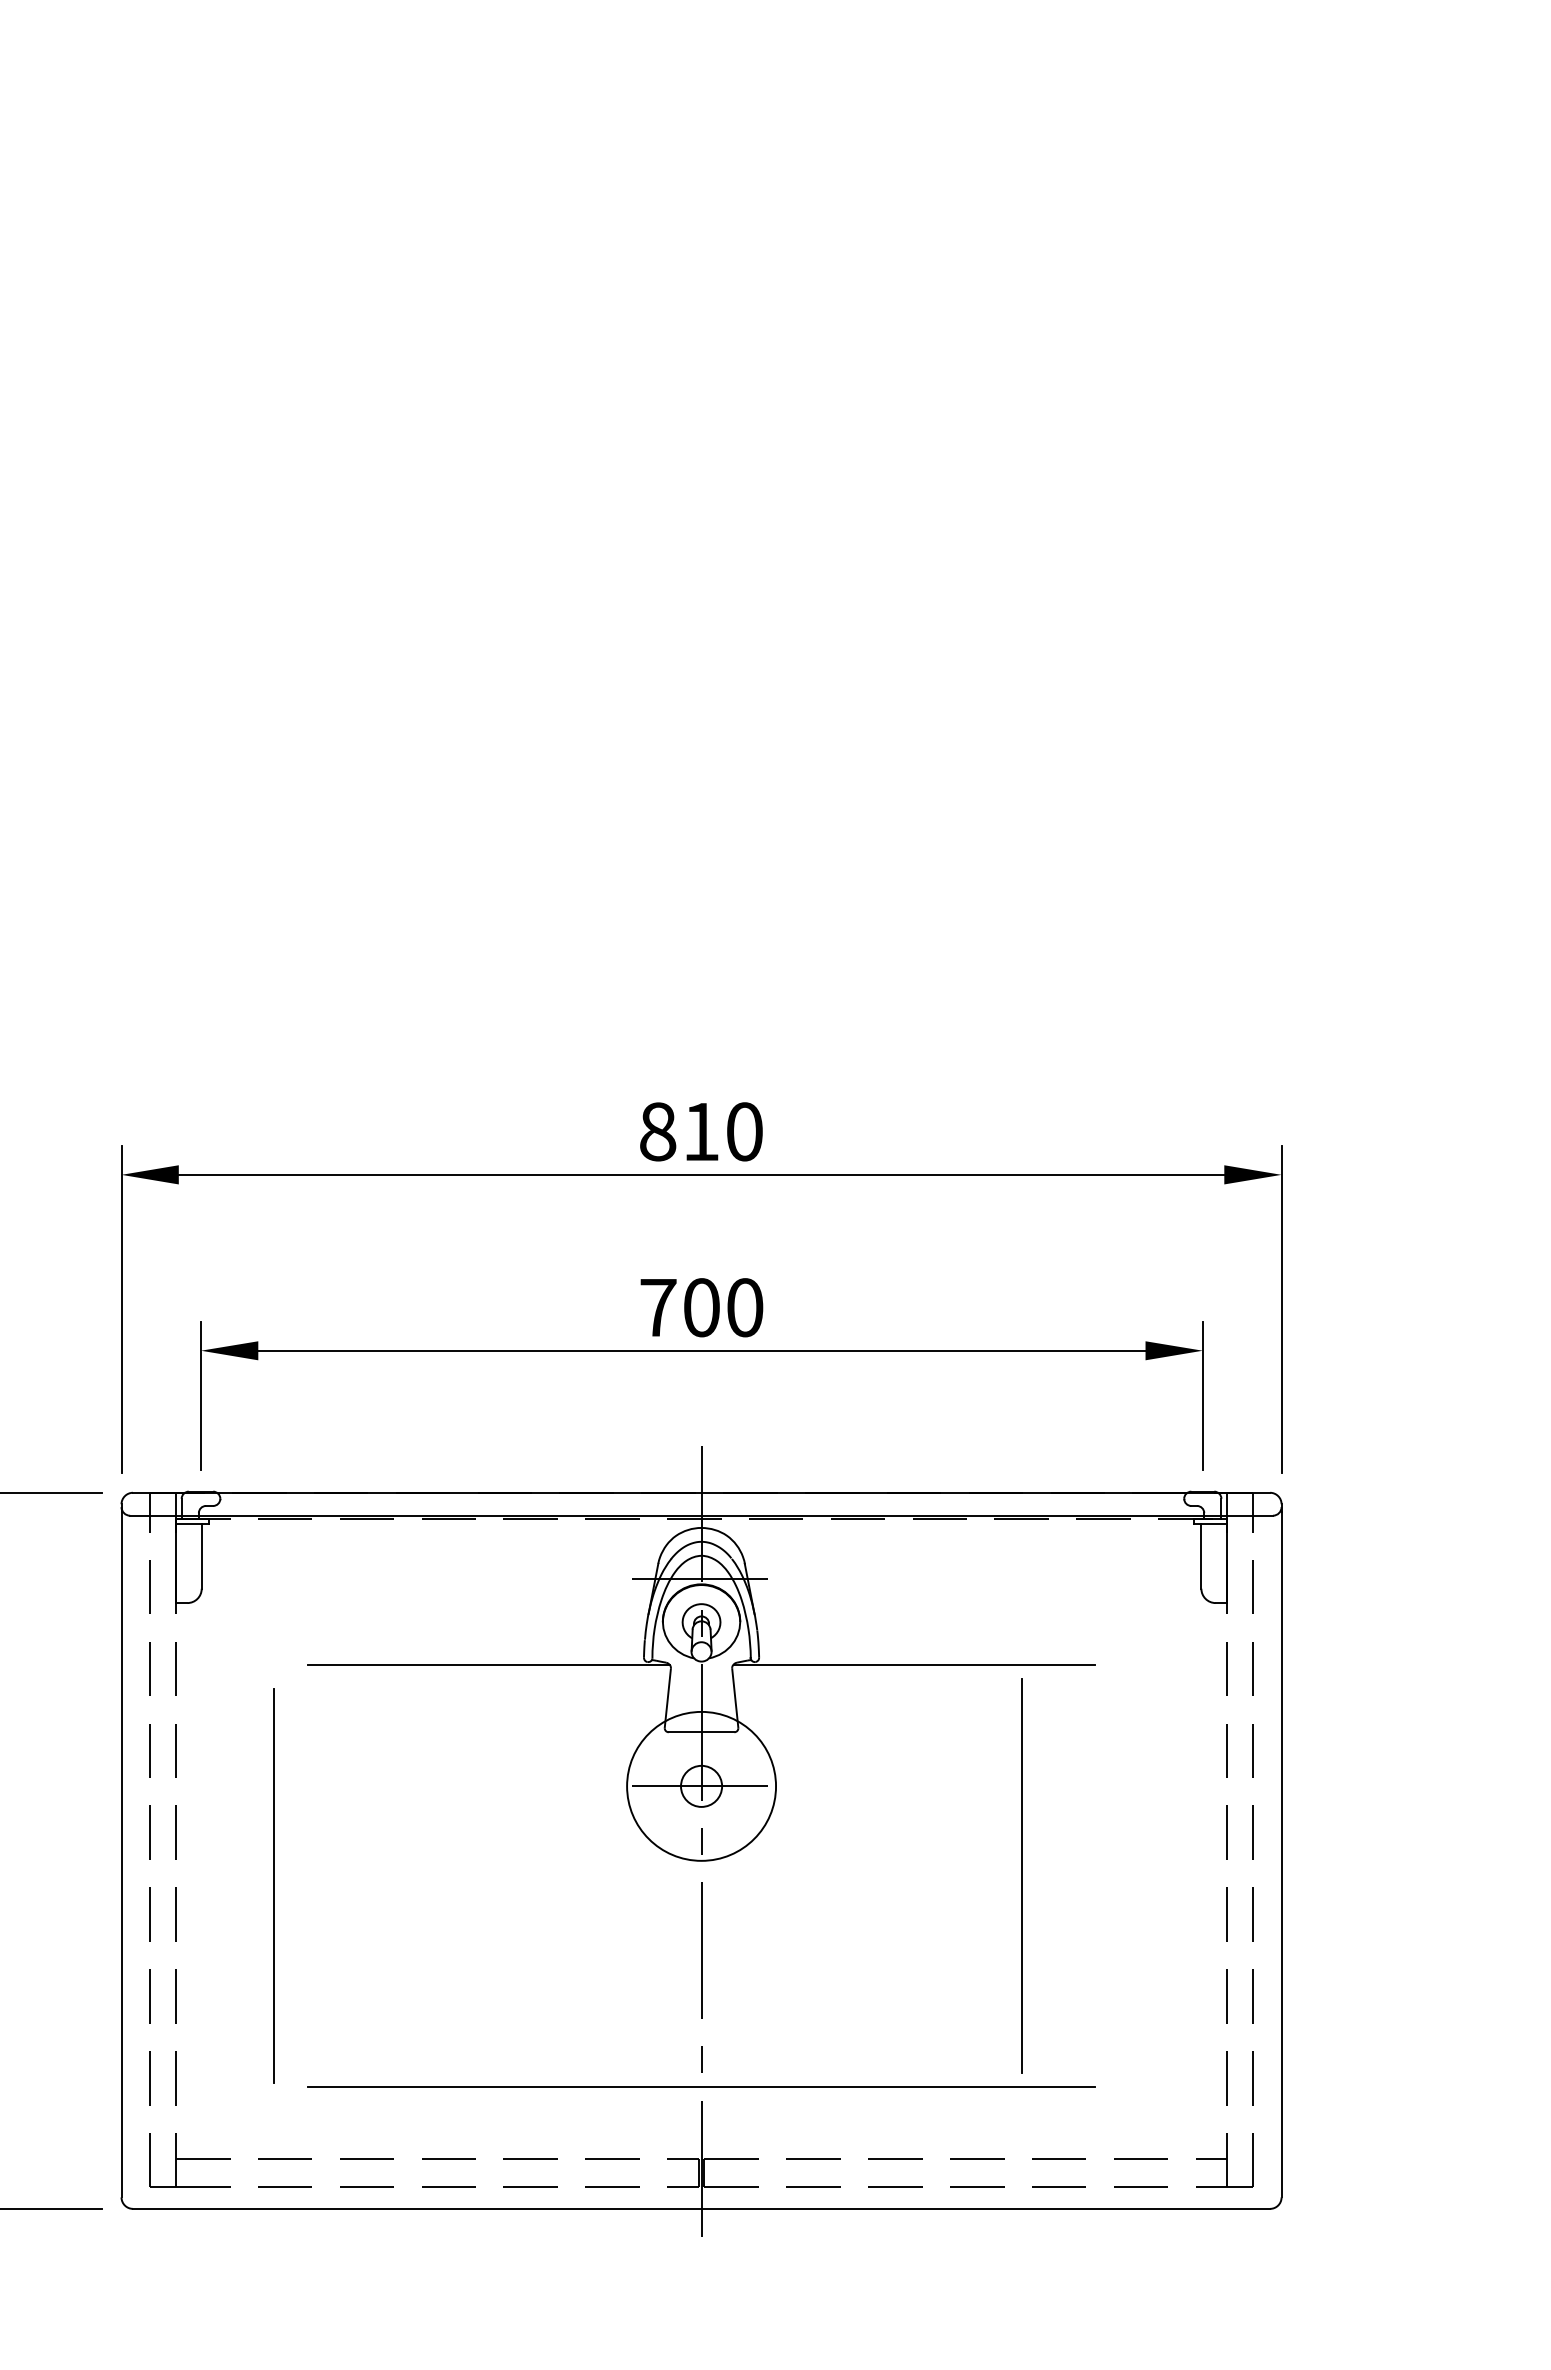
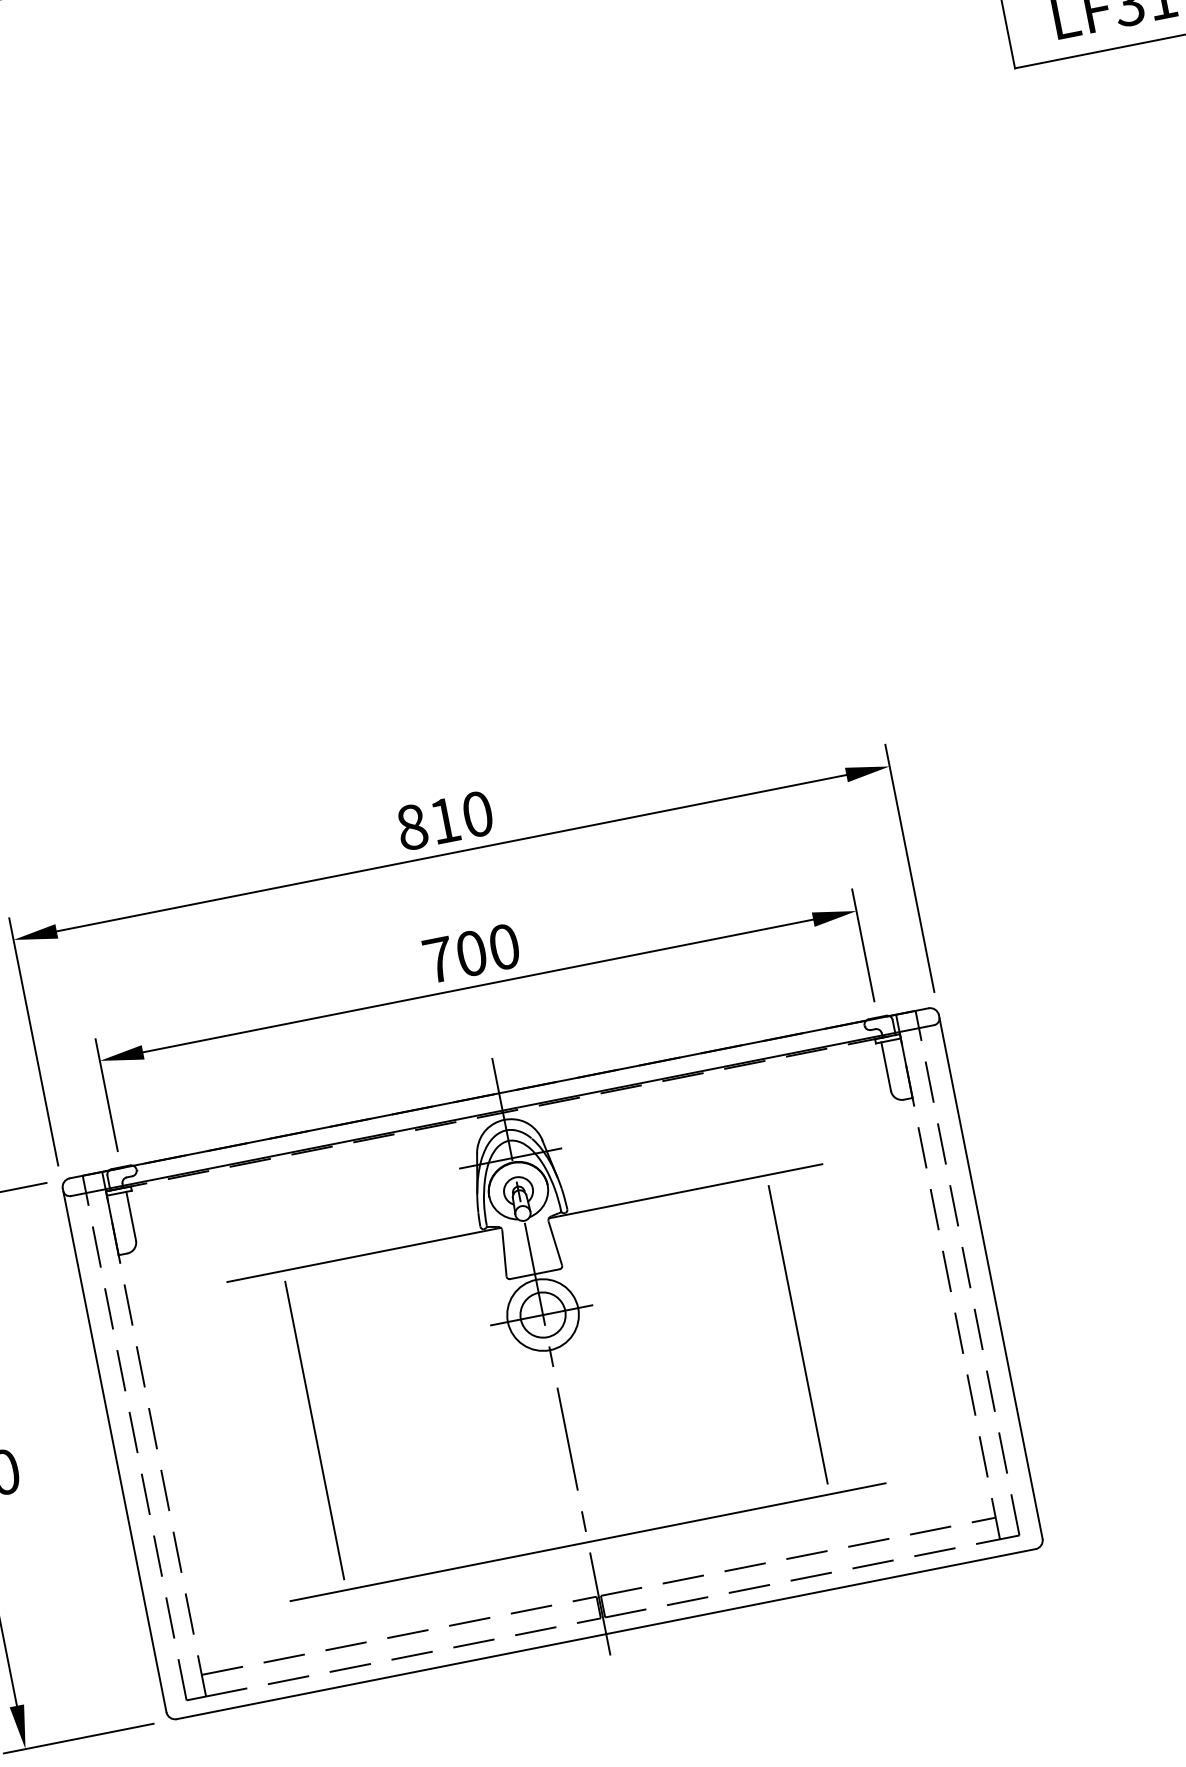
circle: (701, 1785) -> (542, 1314), size x0.62
circle: (701, 1786) -> (543, 1315), size x1.43
line: (273, 1885) -> (313, 1430), moved

